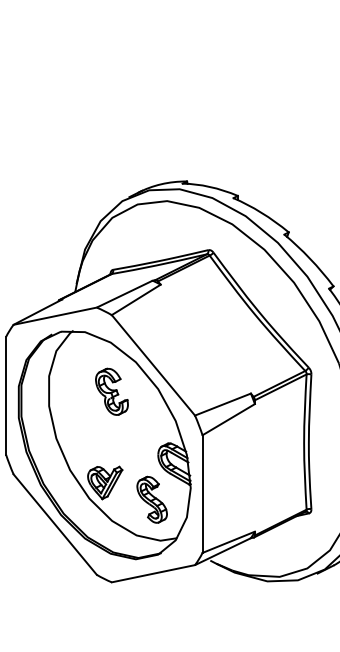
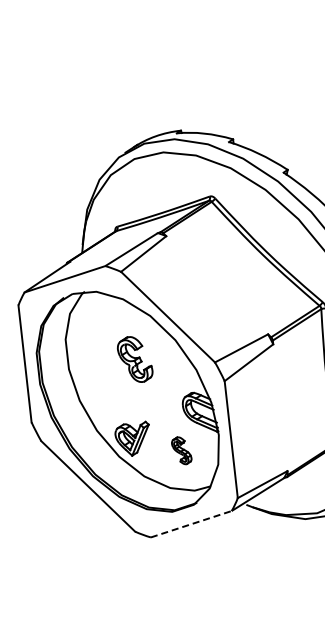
part: (111, 391) -> (134, 359), moved
part: (151, 499) -> (181, 450), size x0.6
line: (153, 573) -> (191, 524), solid -> dashed

